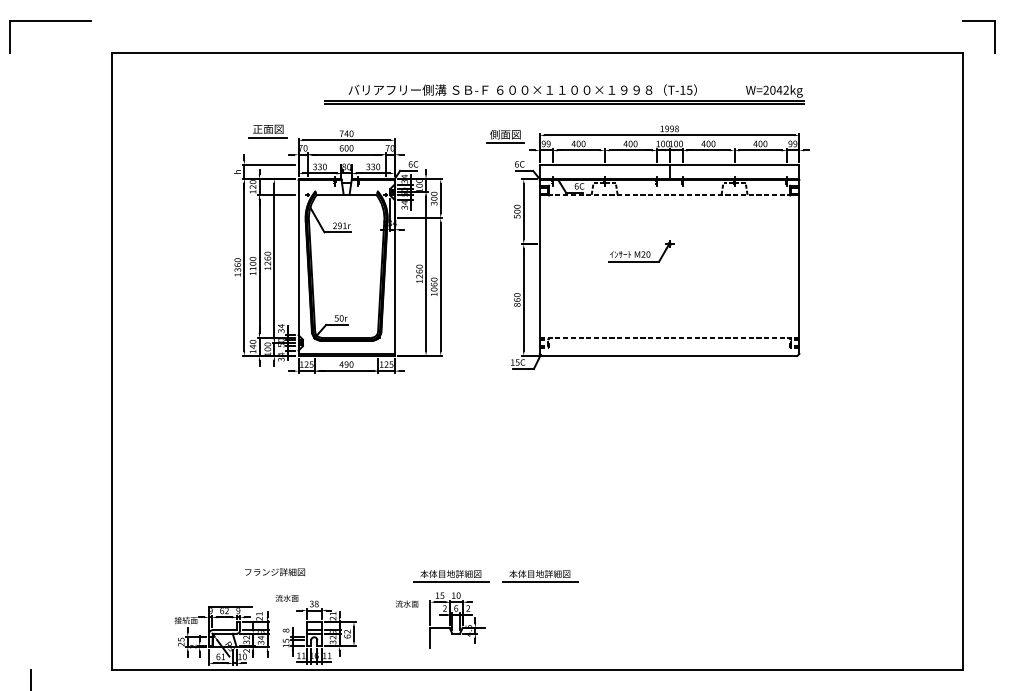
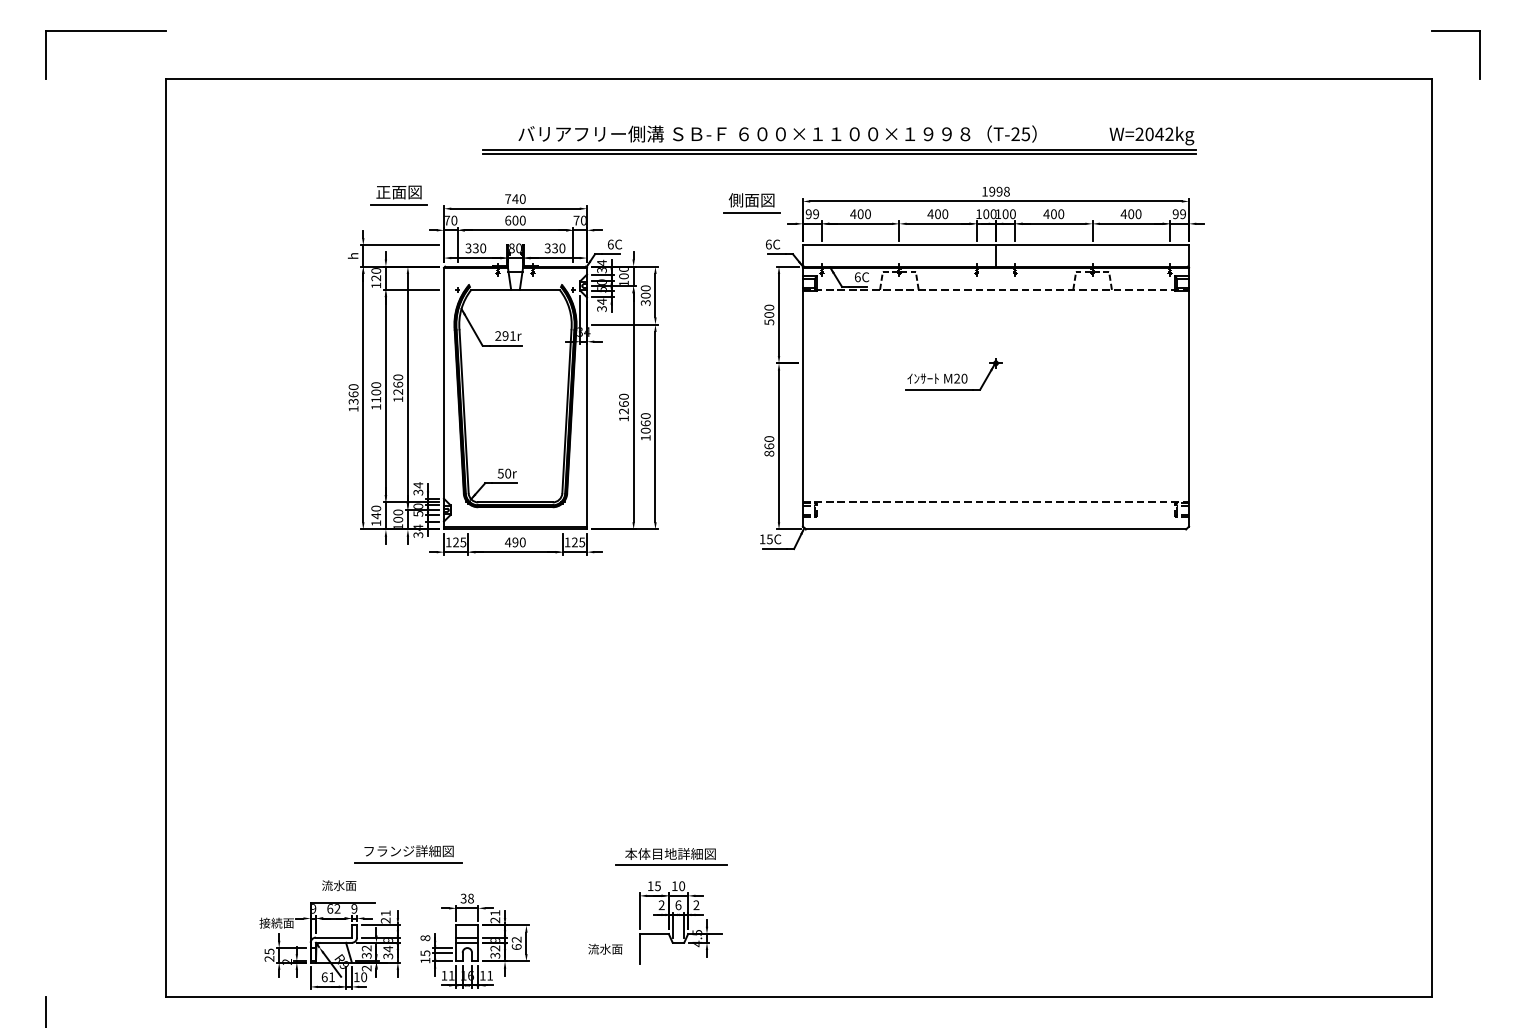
part: (50, 21) -> (106, 31), moved
text: (682, 89) -> (1015, 133), T-15 -> T-25
part: (540, 576) -> (803, 857), removed
line: (274, 579) -> (408, 862), added
text: (286, 597) -> (338, 884), moved
text: (406, 603) -> (604, 948), moved

